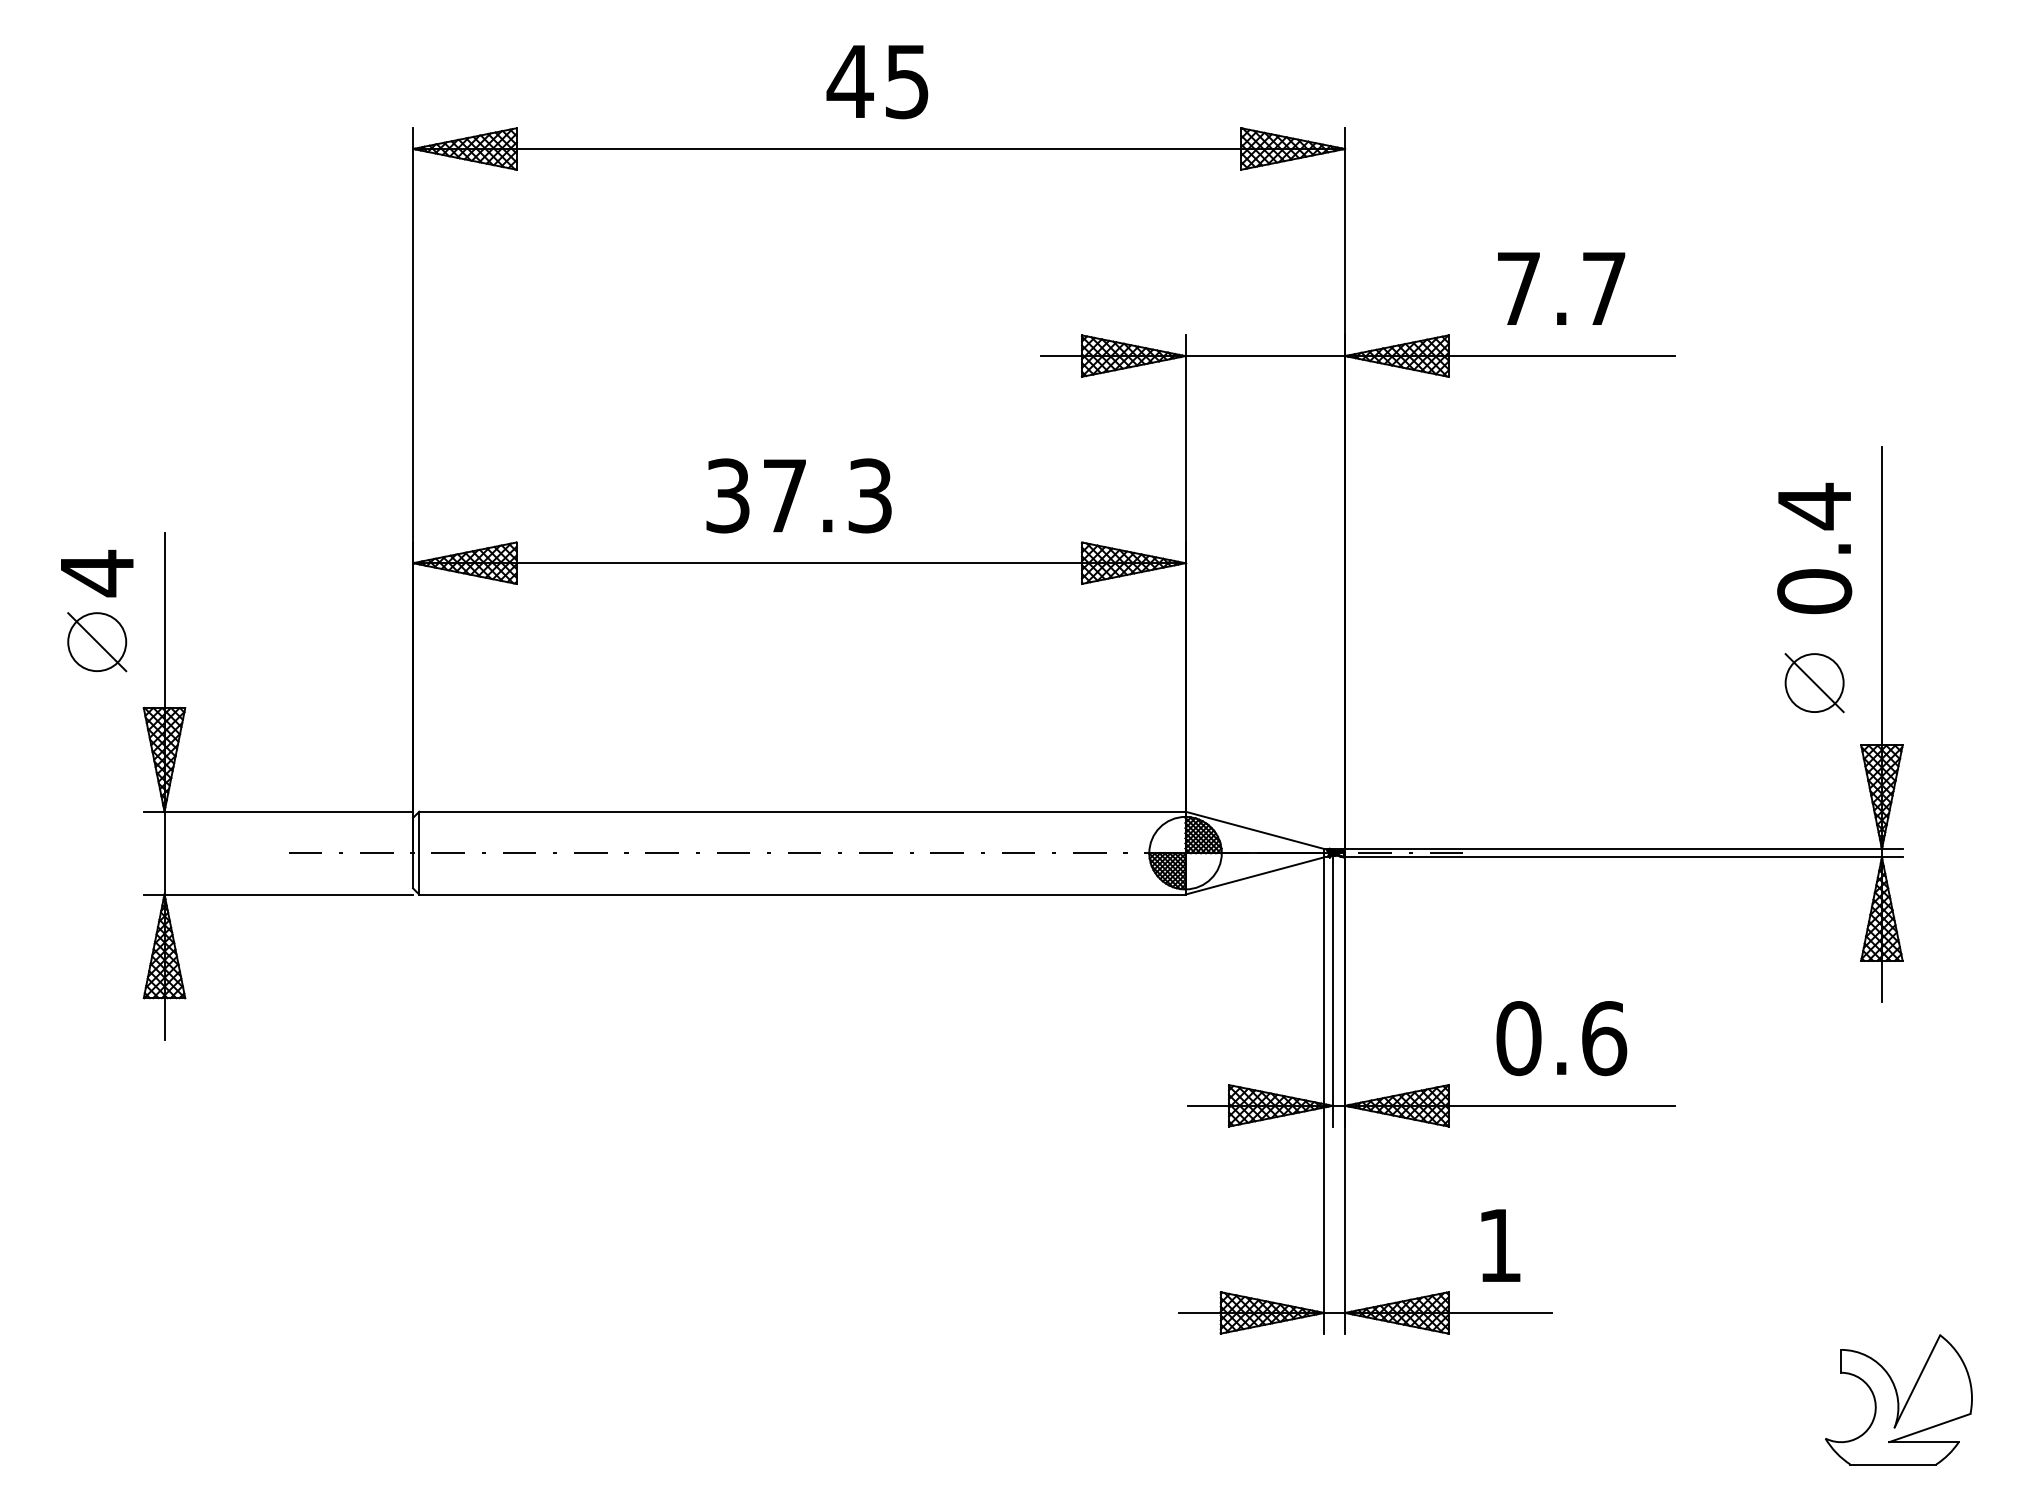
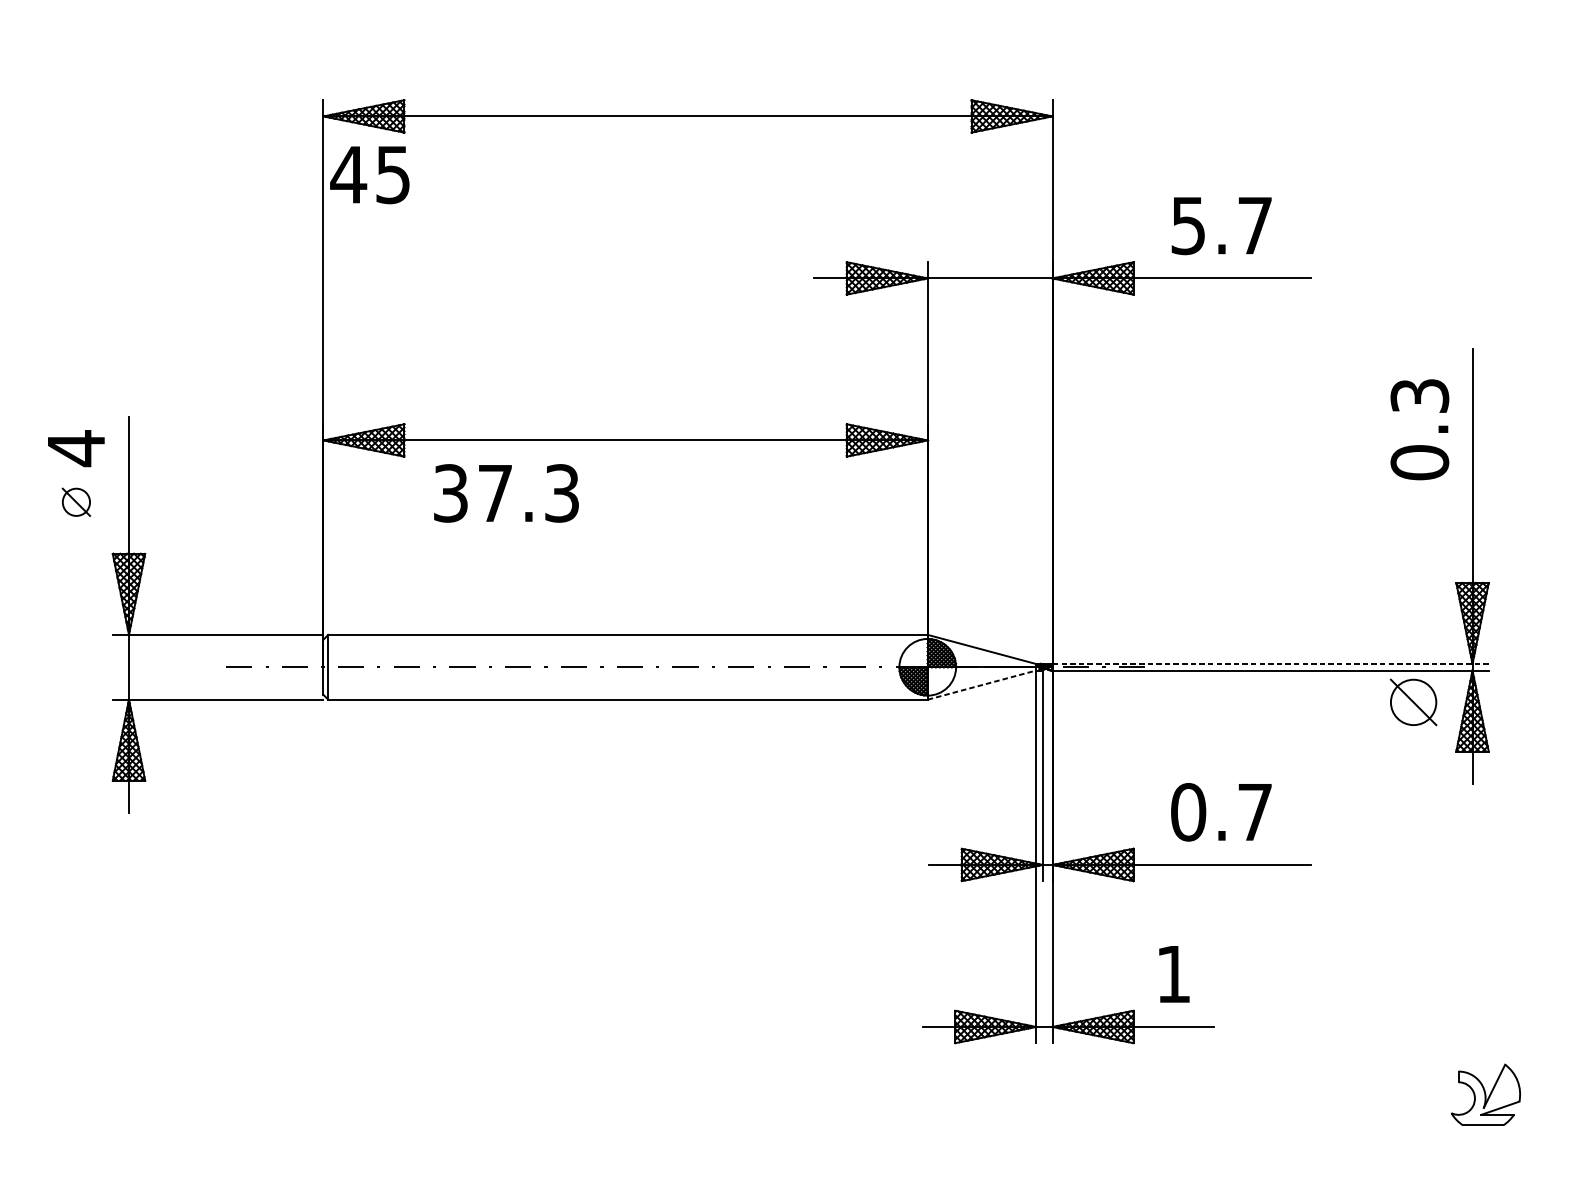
text: (877, 82) -> (369, 175), moved
text: (1518, 289) -> (1188, 226), 7.7 -> 5.7
text: (798, 495) -> (506, 493), moved
text: (1814, 506) -> (1419, 396), 0.4 -> 0.3
part: (97, 642) -> (76, 502), size x0.6
part: (1814, 683) -> (1413, 702), moved
line: (1623, 849) -> (1270, 664), solid -> dashed
line: (1254, 875) -> (981, 684), solid -> dashed
text: (1604, 1038) -> (1255, 812), 0.6 -> 0.7
part: (1898, 1399) -> (1485, 1094), size x0.6

